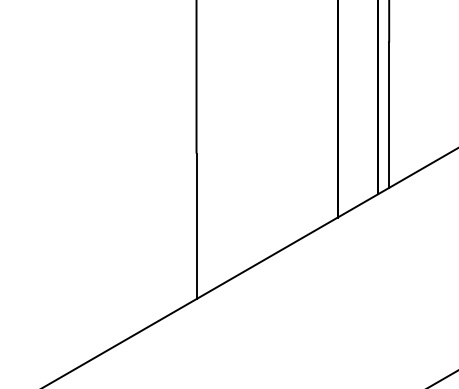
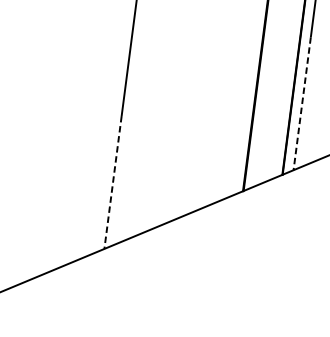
line: (389, 115) -> (302, 104), solid -> dashed
line: (196, 226) -> (113, 182), solid -> dashed

